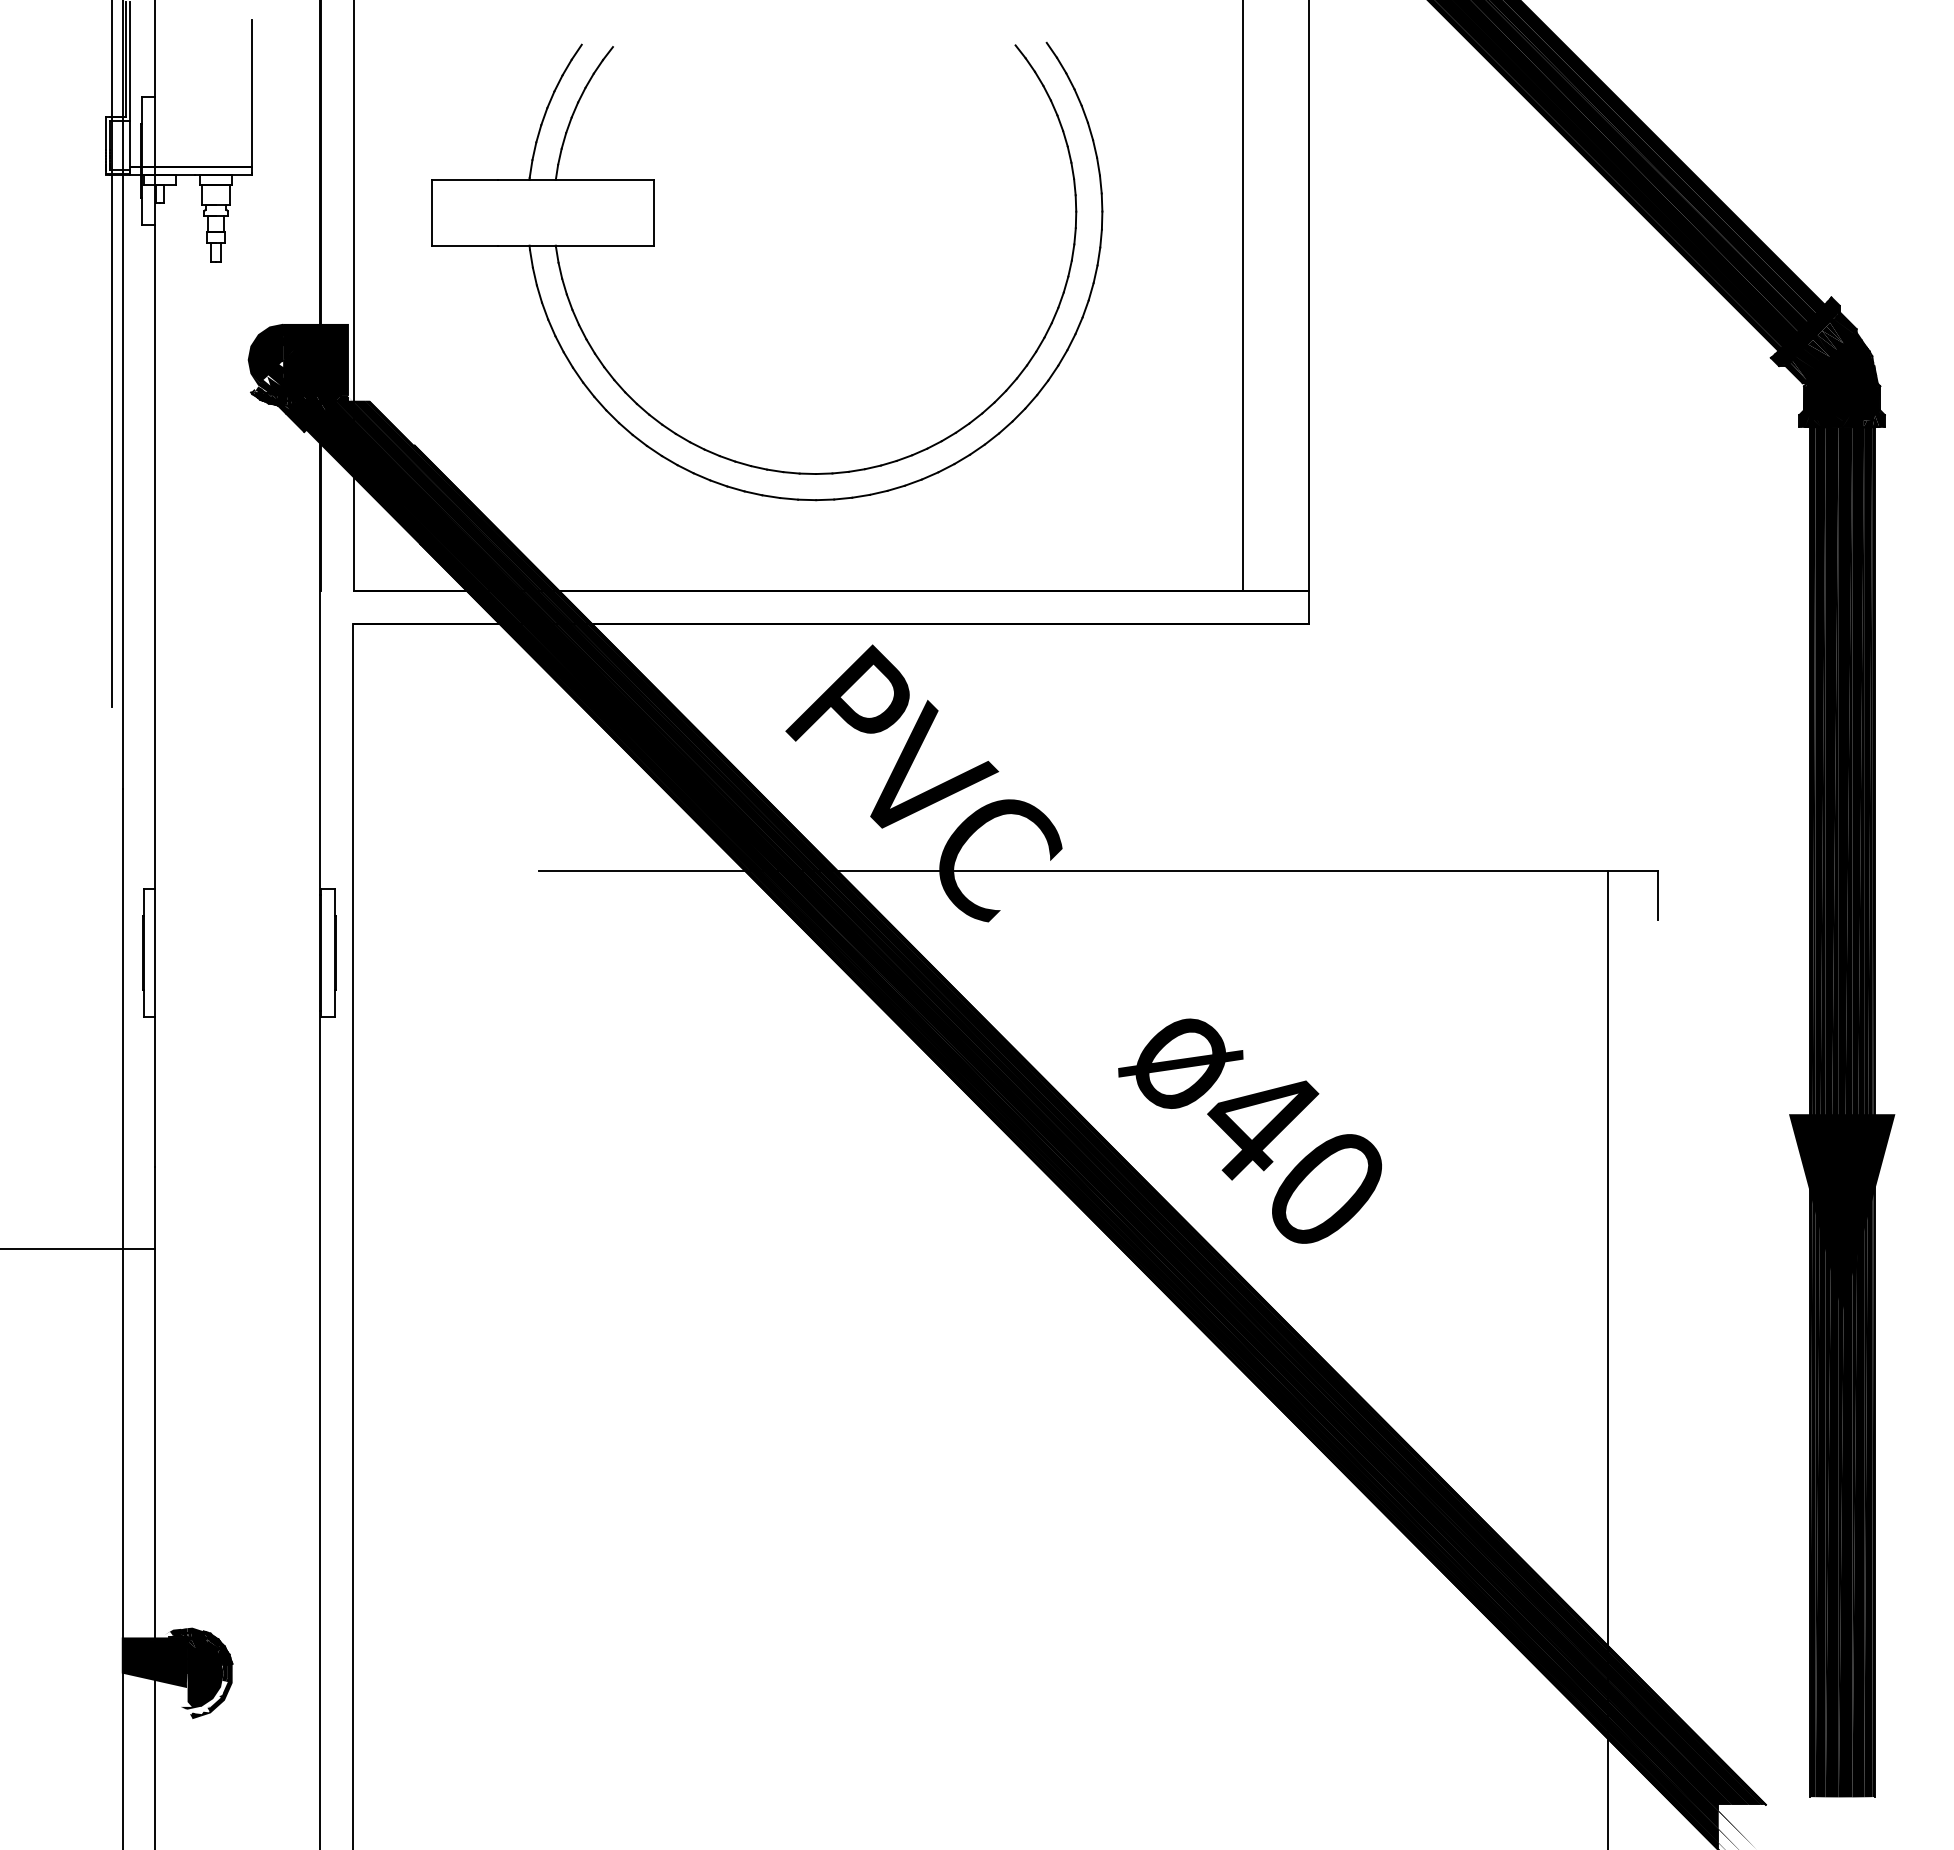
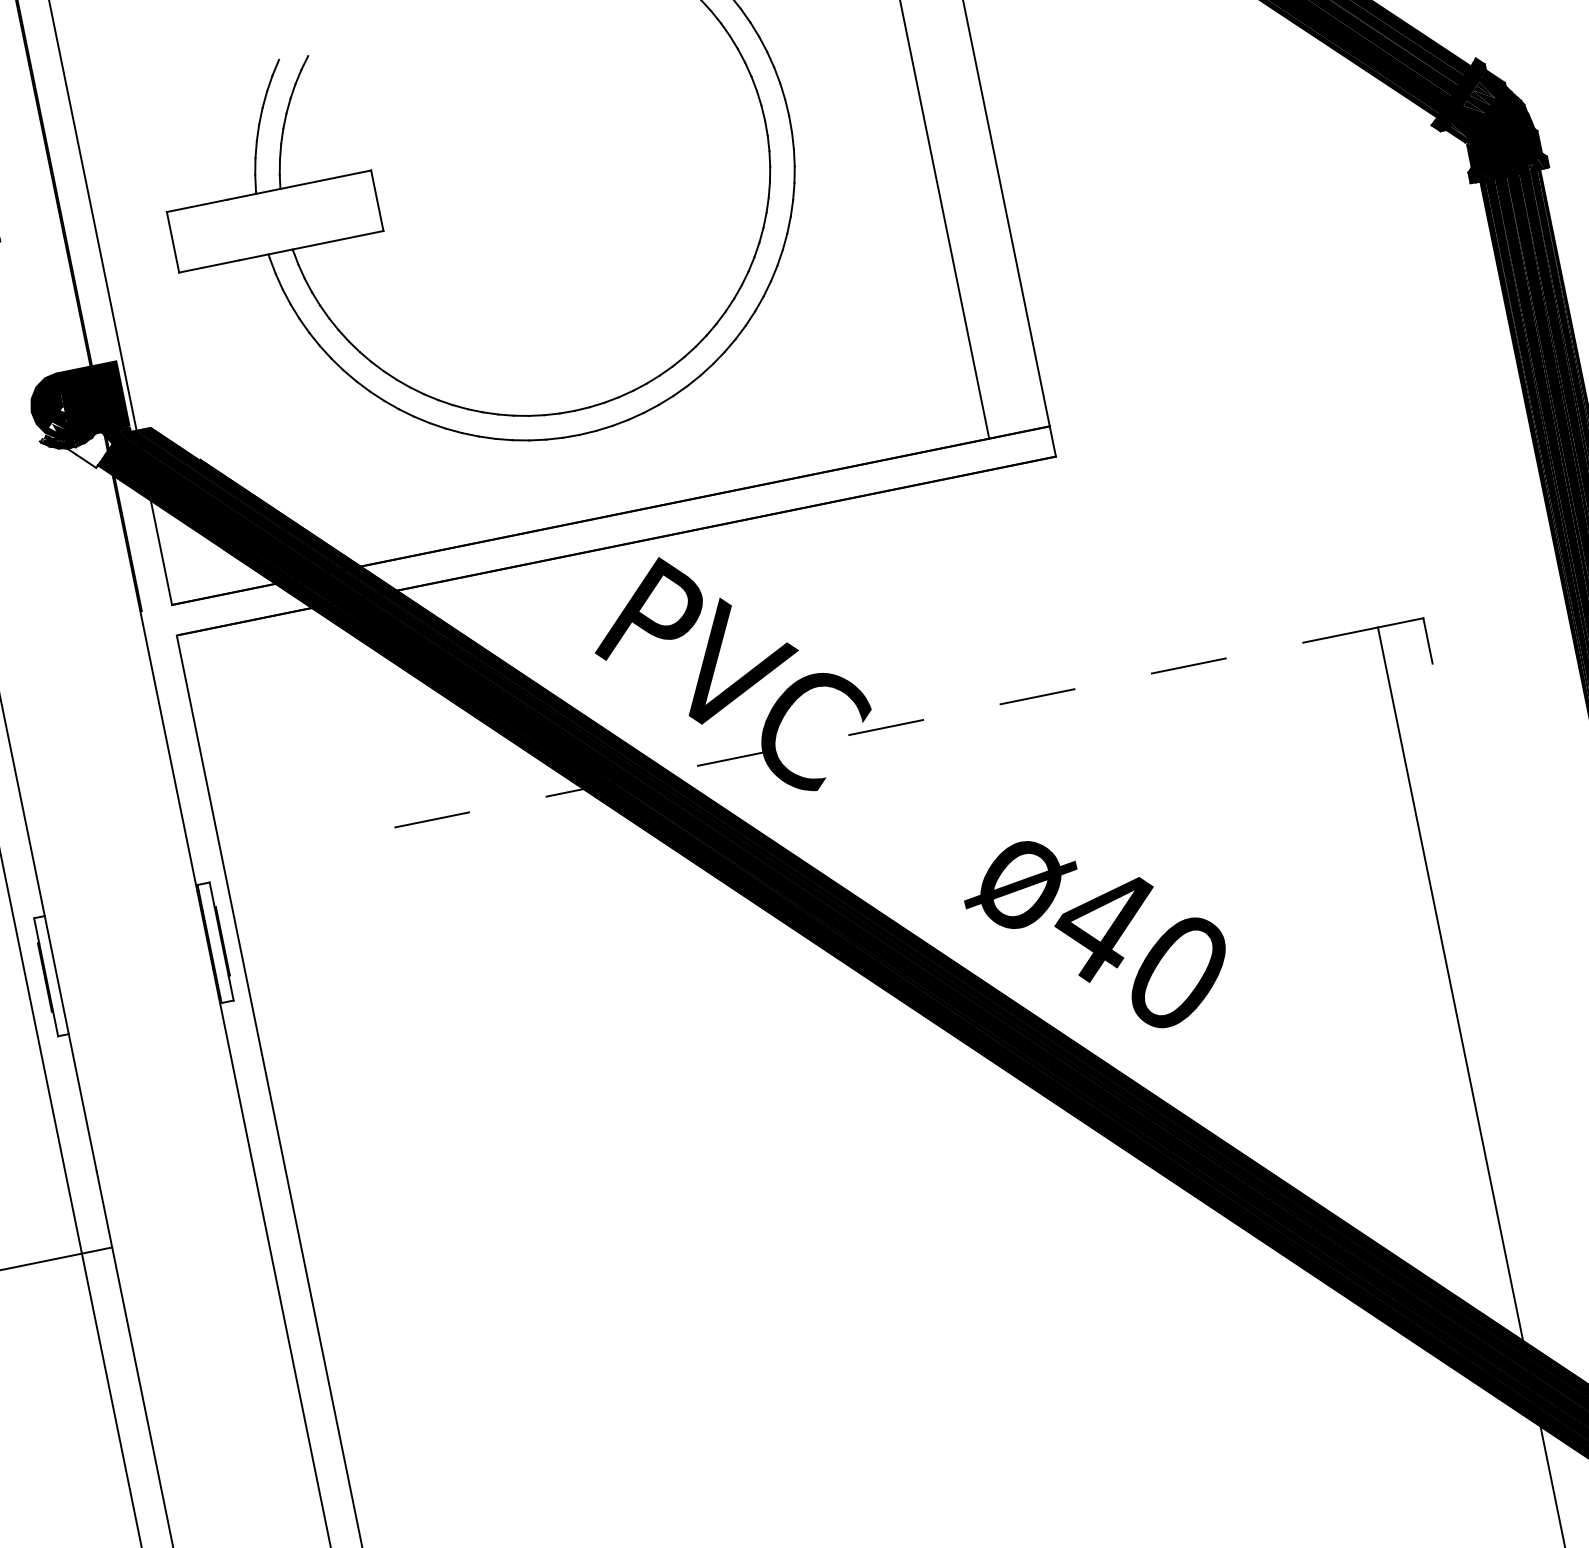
fill: (301, 413) -> (90, 451), removed
line: (1073, 870) -> (885, 727), solid -> dashed

